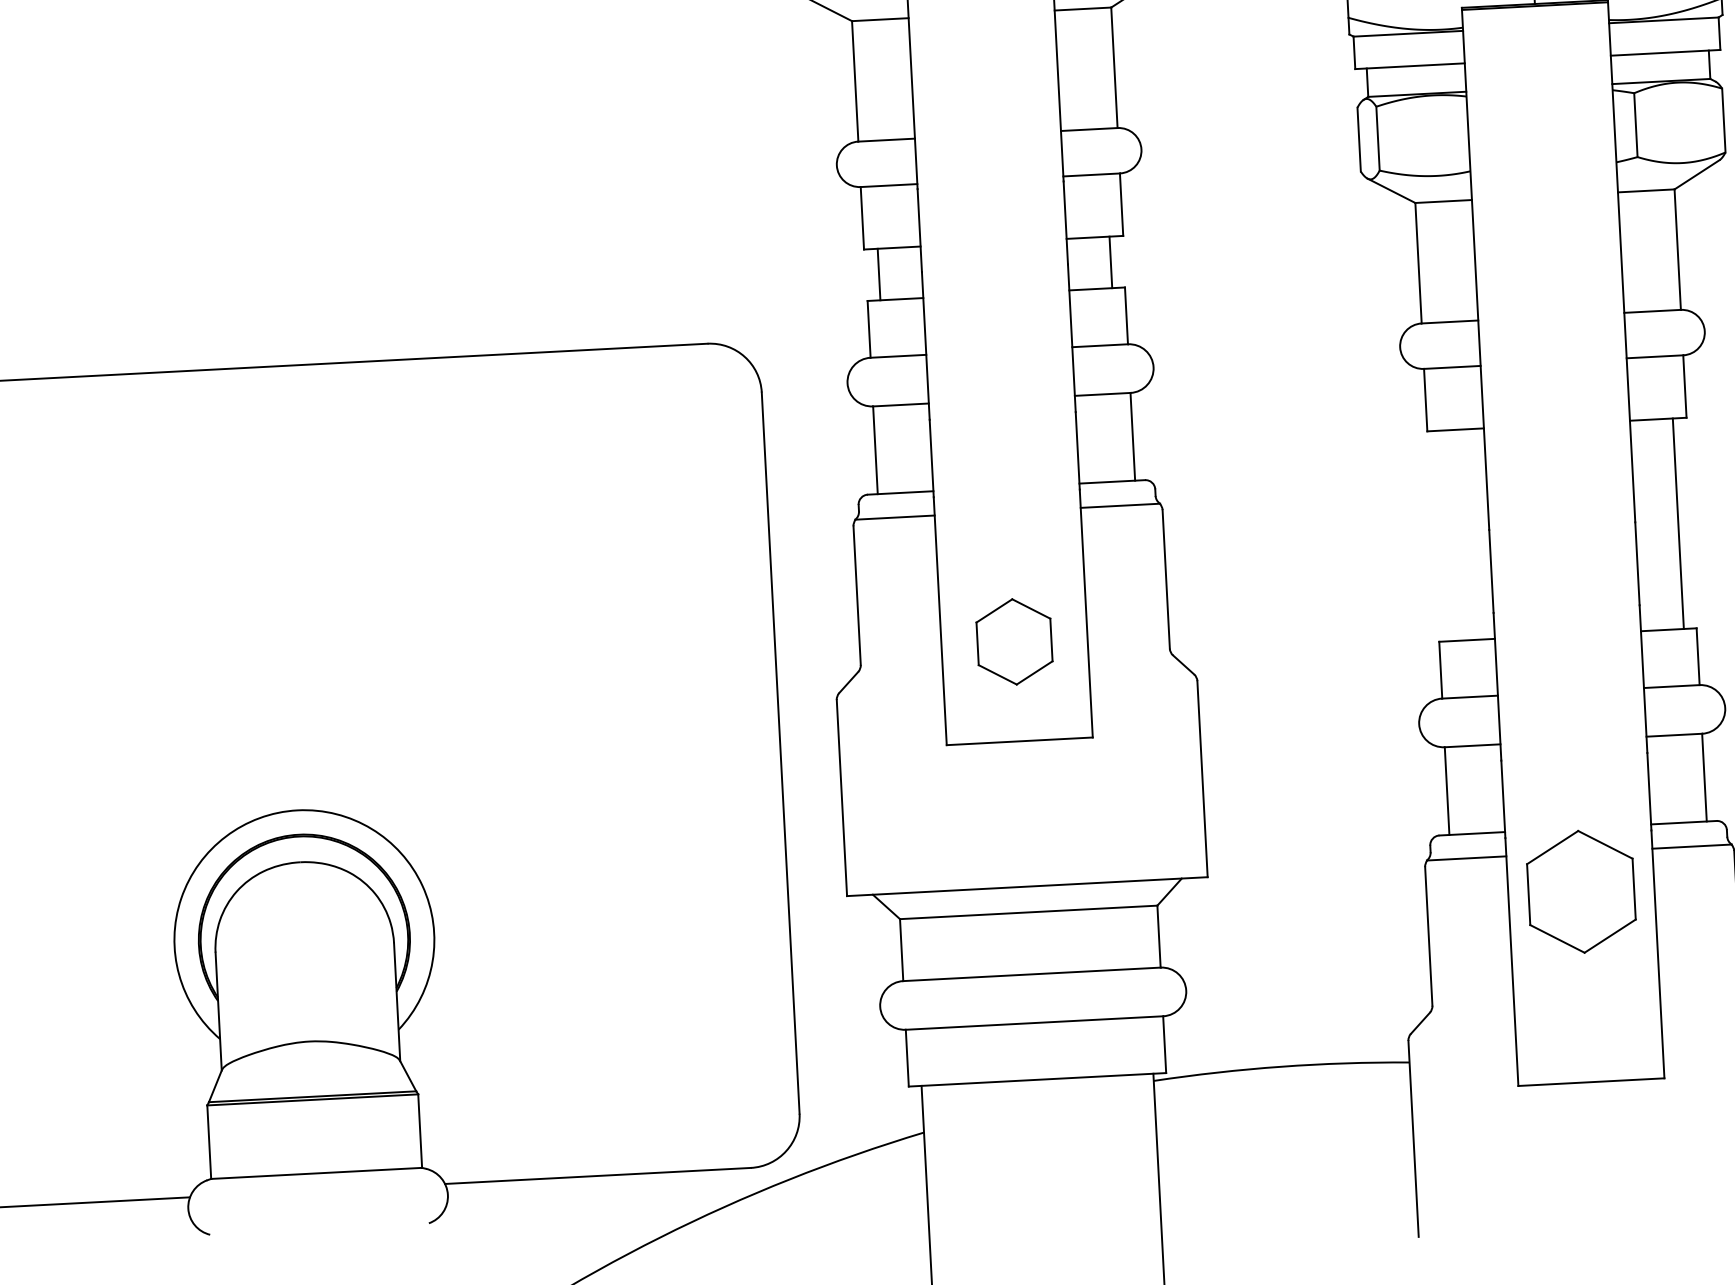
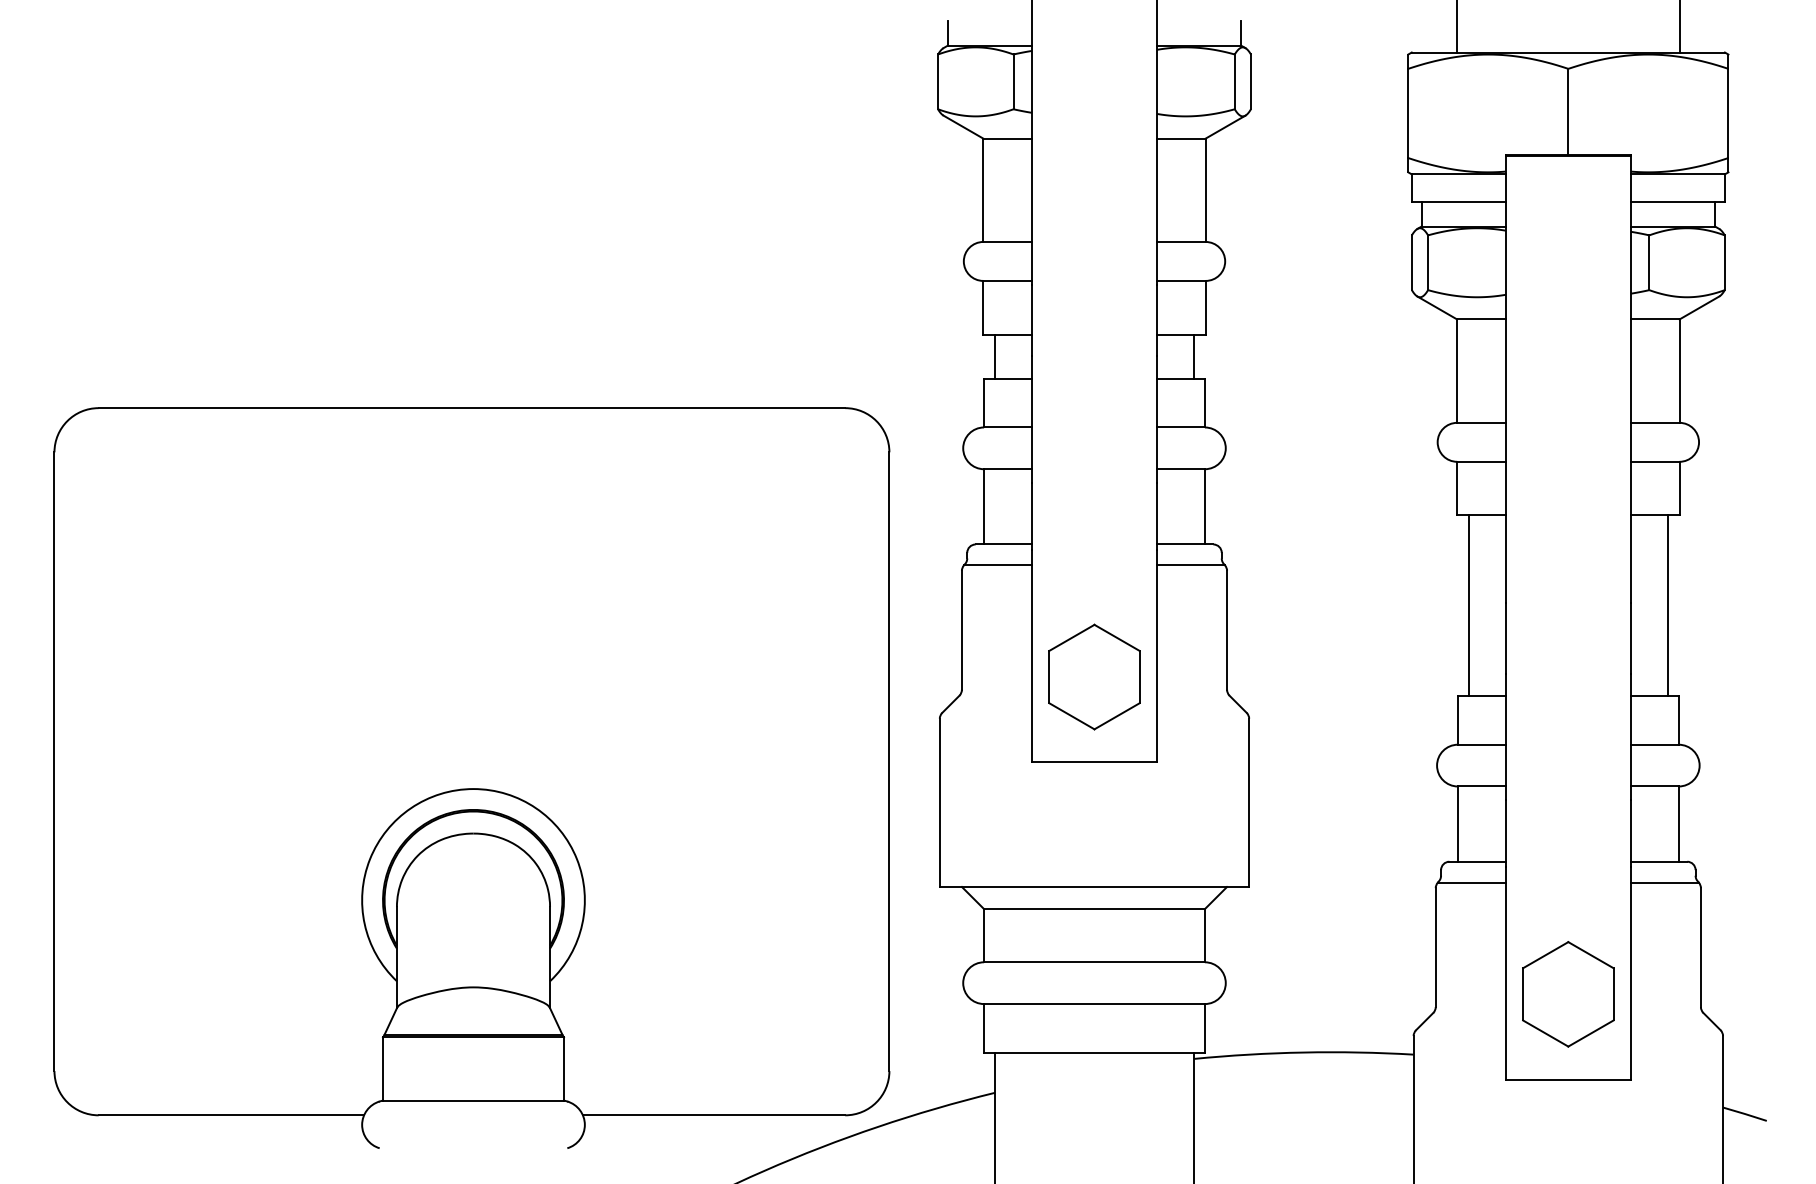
line: (1446, 535) -> (1468, 605), added
part: (1014, 641) -> (1094, 676), size x1.43
part: (1581, 892) -> (1568, 994), moved

